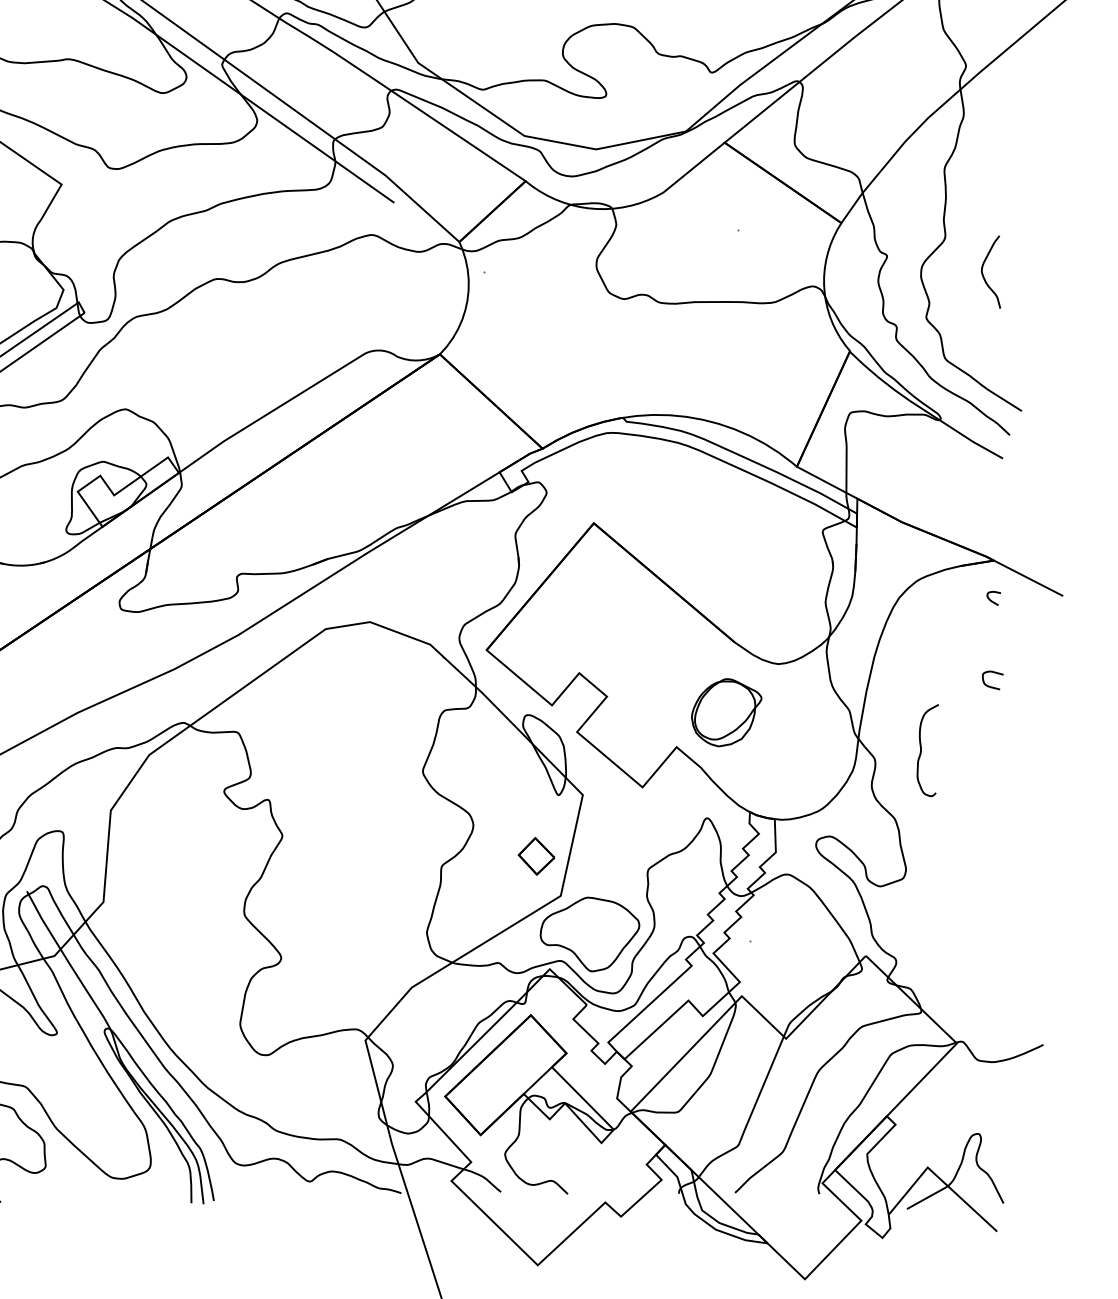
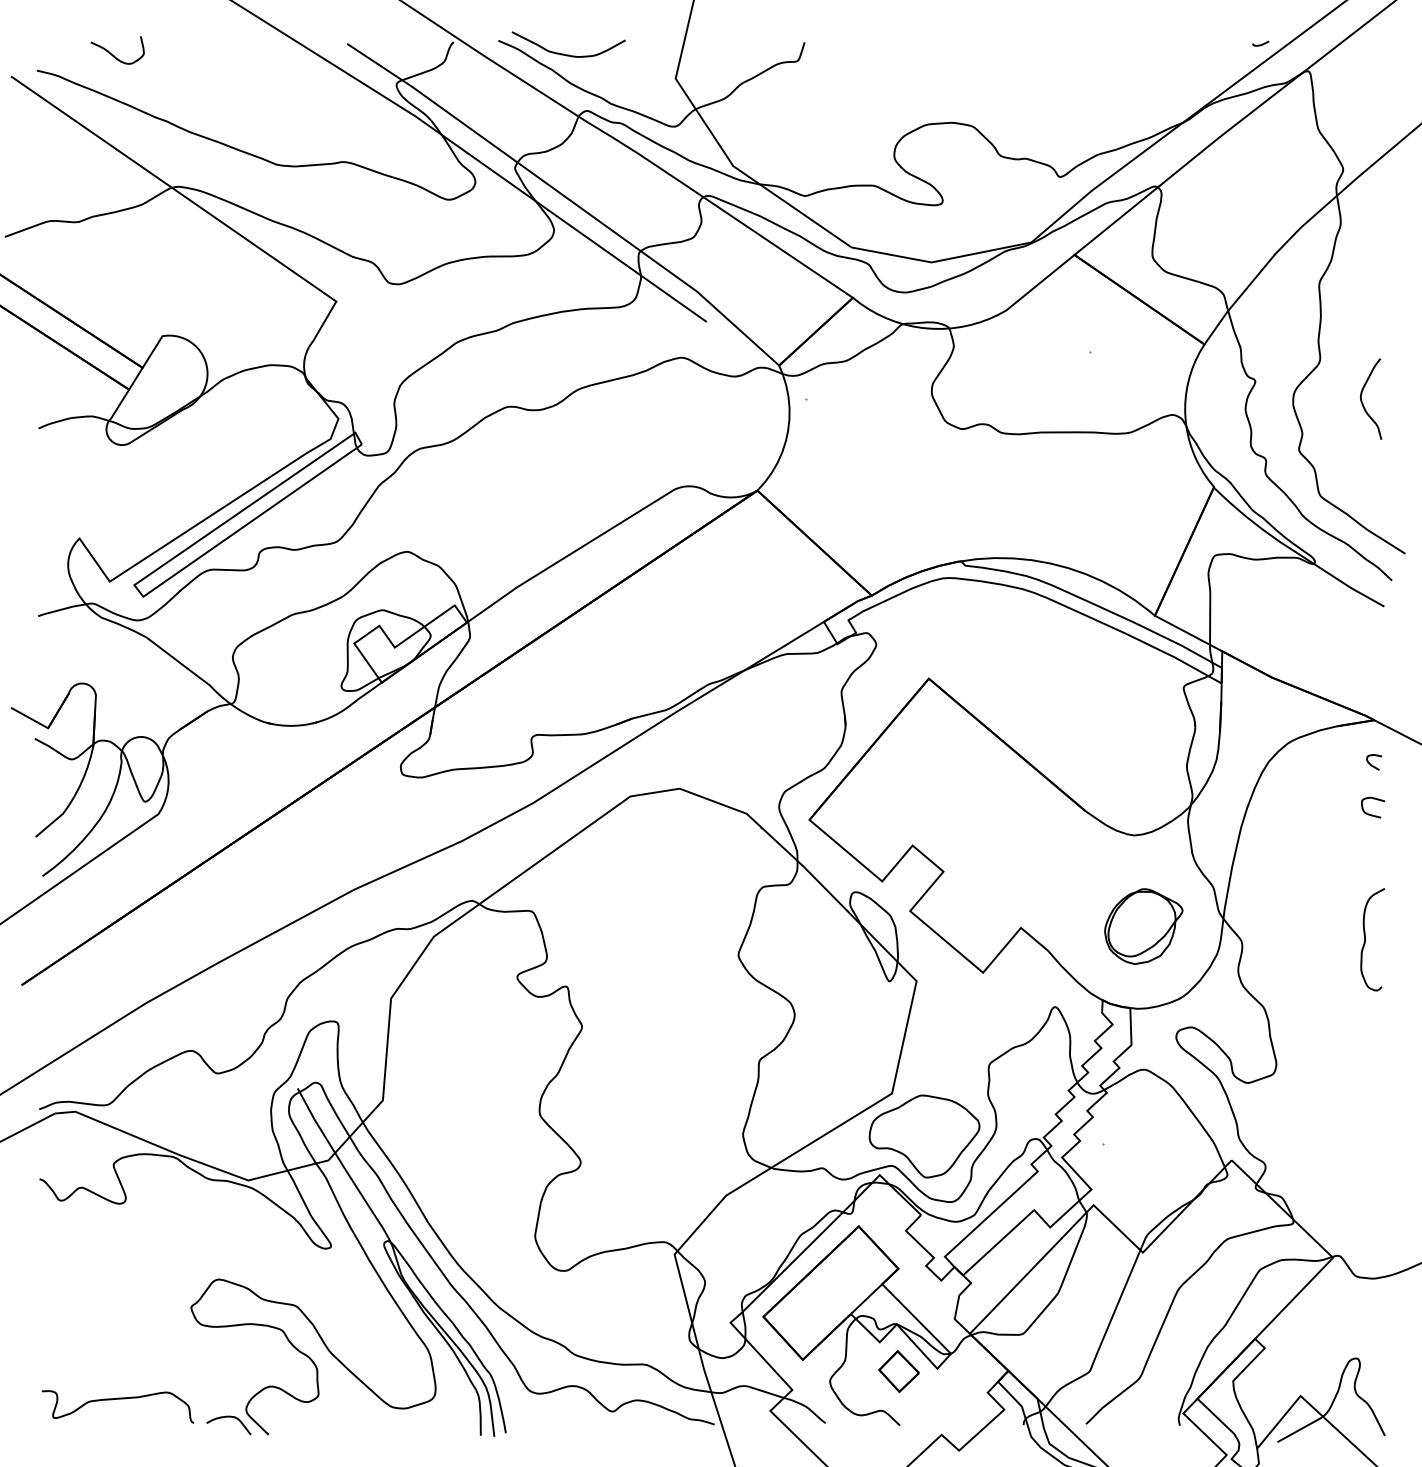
curve: (993, 686) -> (1373, 814), moved
part: (726, 712) -> (1143, 926), moved
curve: (921, 750) -> (1365, 939), moved
part: (536, 856) -> (898, 1371), moved

